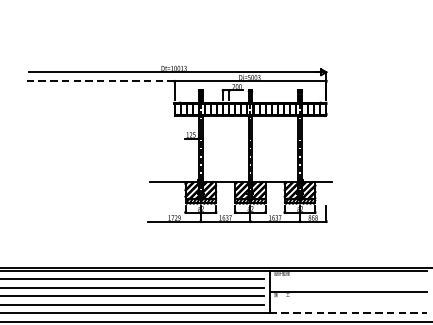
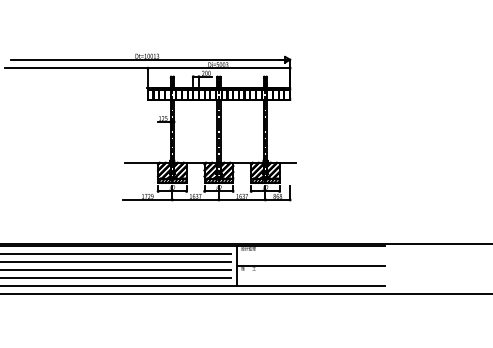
line: (98, 81) -> (76, 68), dashed -> solid
line: (348, 312) -> (310, 285), dashed -> solid

